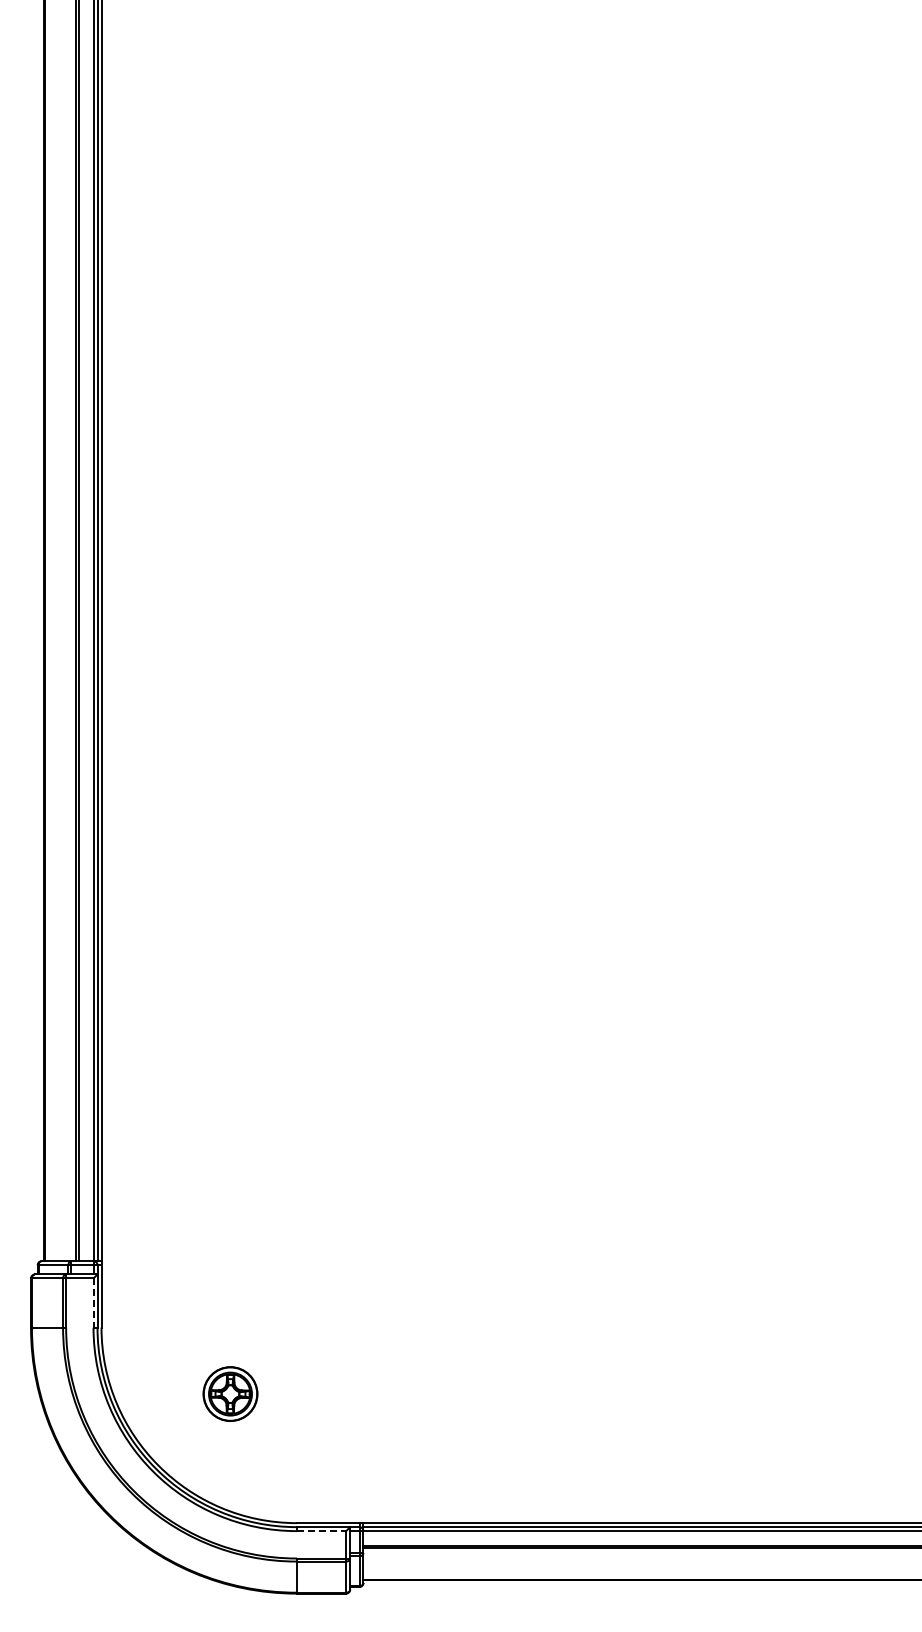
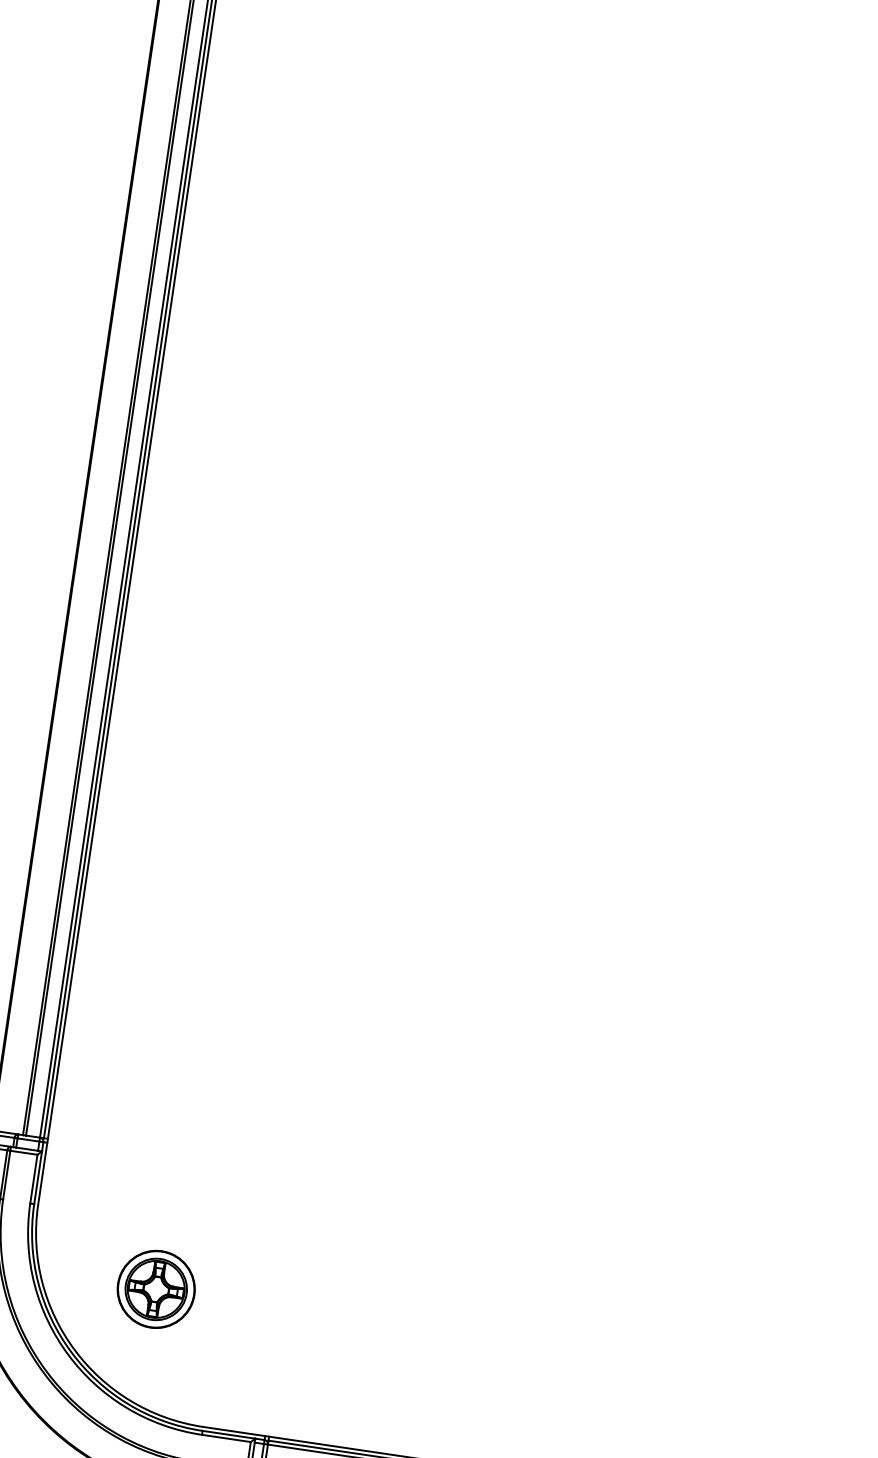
line: (93, 1303) -> (33, 1179), dashed -> solid
part: (230, 1393) -> (156, 1288), size x1.43
line: (321, 1531) -> (226, 1438), dashed -> solid

